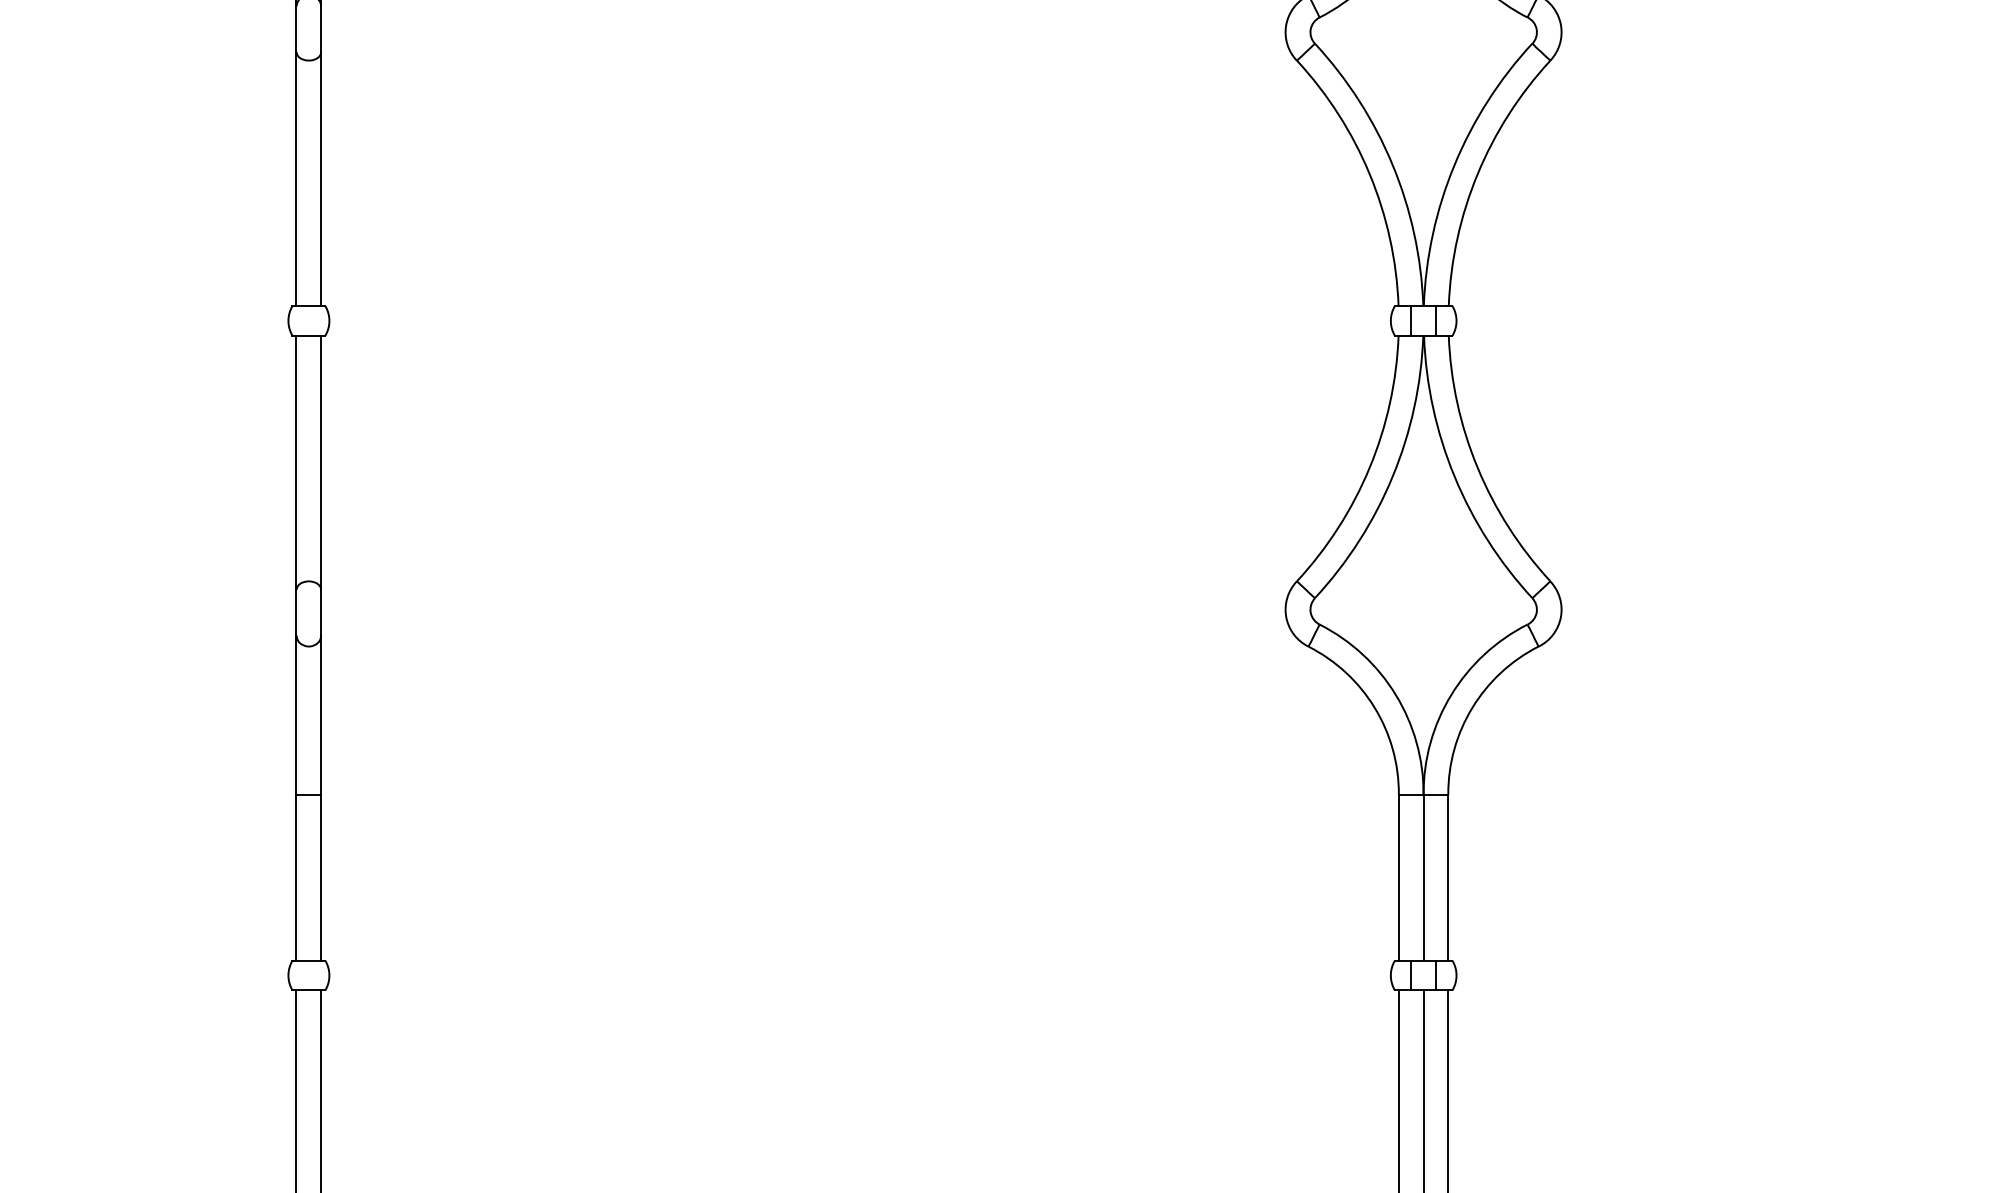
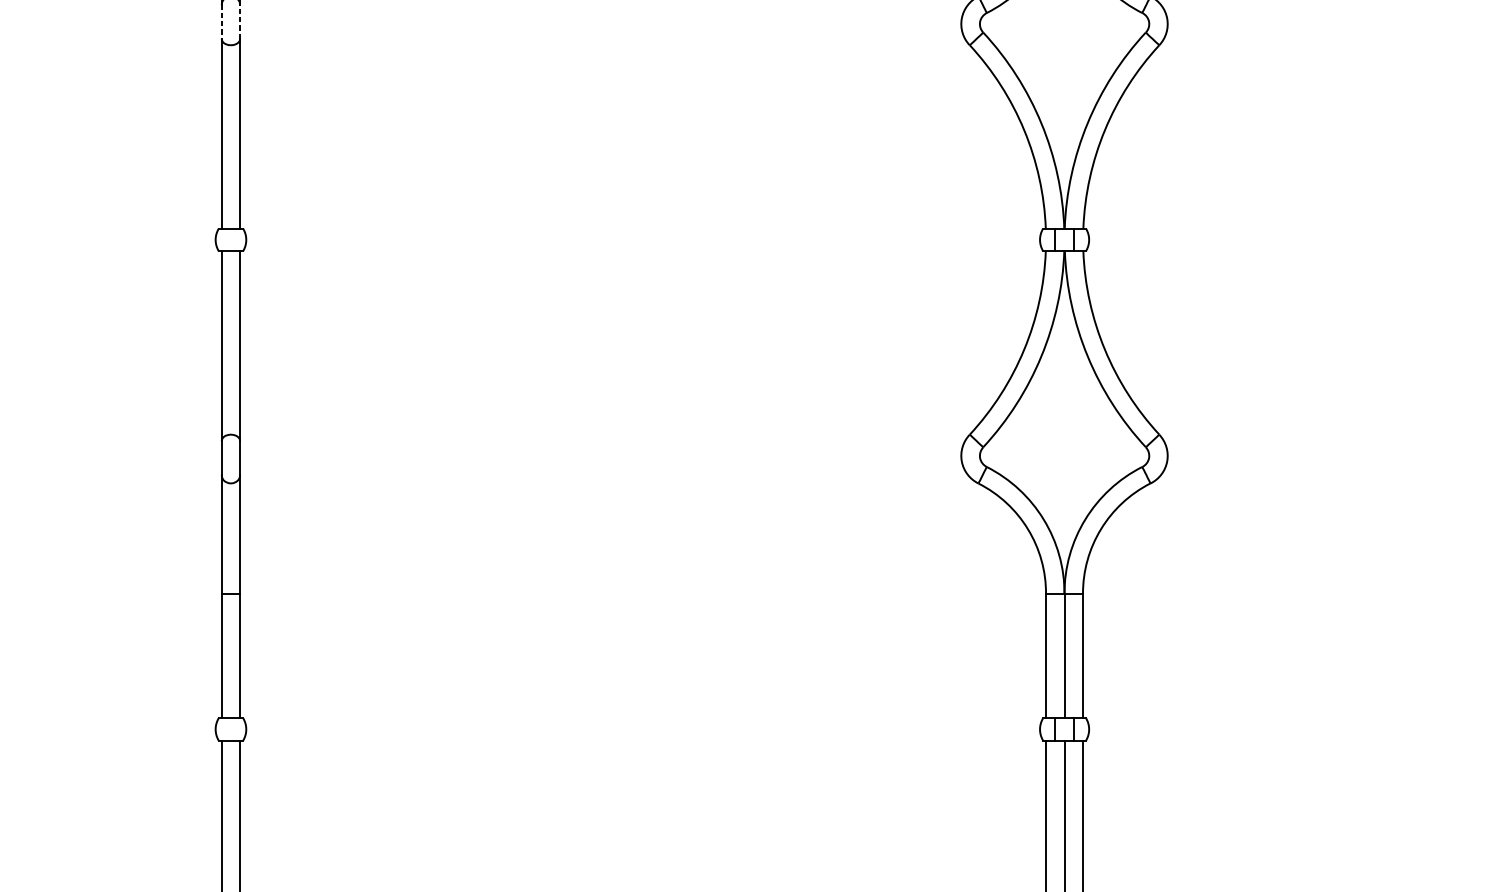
line: (296, 29) -> (221, 21), solid -> dashed
line: (321, 29) -> (240, 21), solid -> dashed

